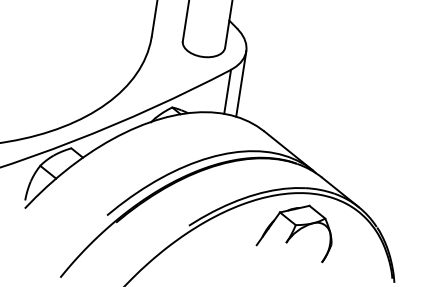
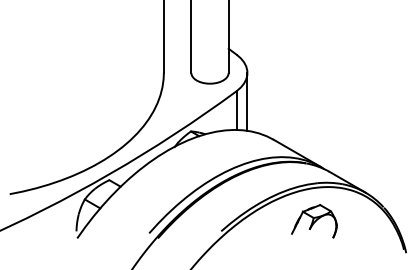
part: (296, 230) -> (314, 221), size x0.7

